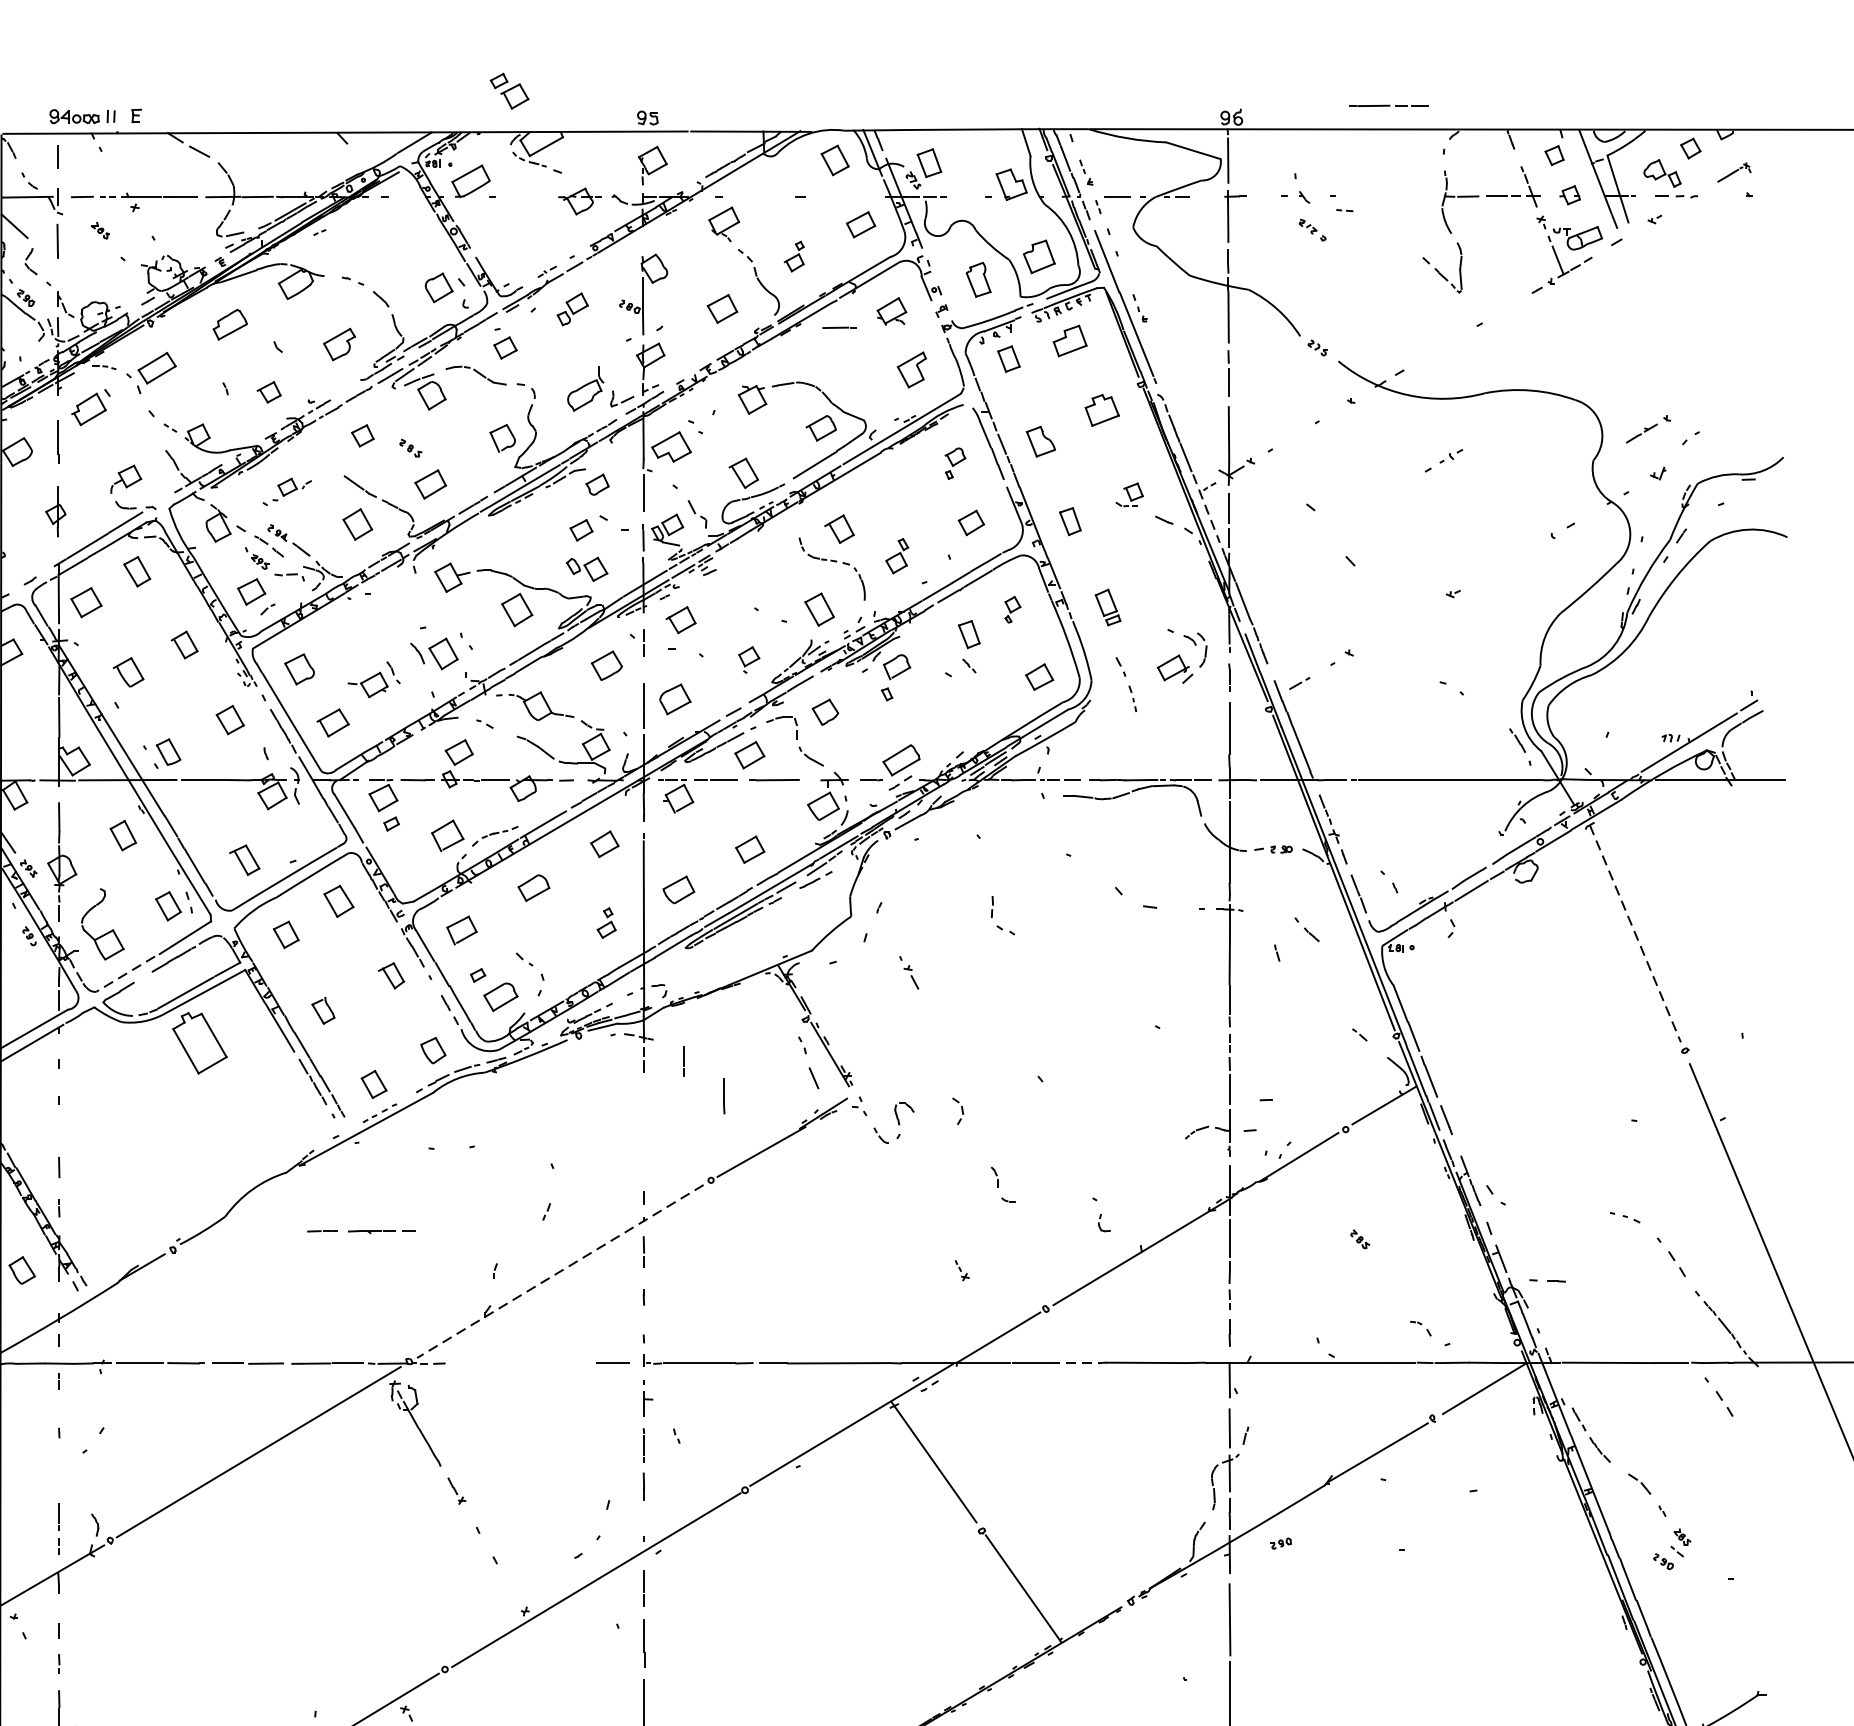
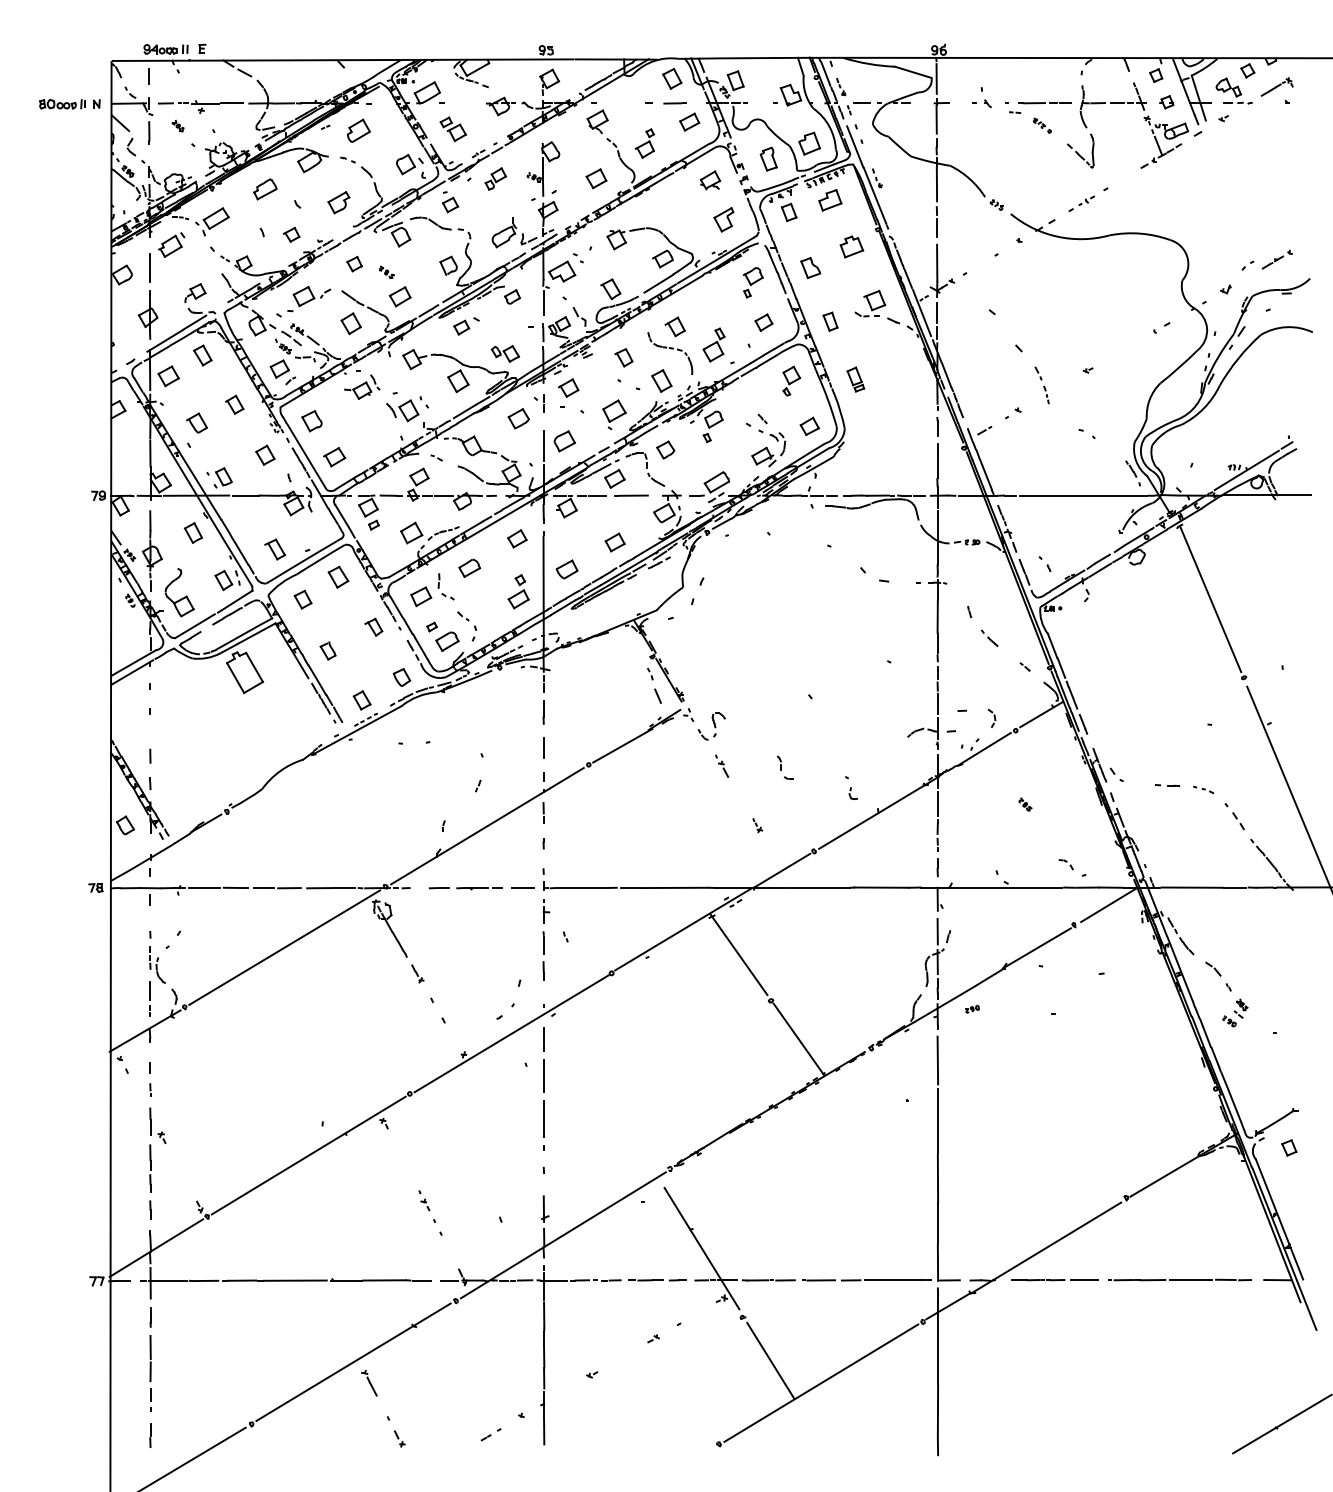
part: (508, 91) -> (452, 129), moved
line: (1388, 106) -> (1044, 103), moved
part: (1733, 171) -> (1276, 86), size x1.43
part: (1312, 229) -> (1042, 125), moved
part: (368, 237) -> (358, 130), added
part: (793, 256) -> (644, 143), size x1.43
line: (838, 327) -> (674, 103), moved
part: (1647, 429) -> (1276, 259), moved
part: (1443, 460) -> (1081, 203), moved
part: (954, 463) -> (752, 282), size x1.43
part: (286, 491) -> (303, 301), size x1.67
part: (1129, 494) -> (870, 303), size x1.67
line: (1207, 509) -> (922, 313), dashed -> solid
part: (54, 510) -> (147, 314), size x1.43
part: (588, 528) -> (466, 326), moved
part: (896, 555) -> (713, 344), size x1.43
part: (762, 574) -> (623, 357), added
part: (1012, 608) -> (791, 380), size x1.67
part: (969, 634) -> (762, 397), removed
part: (1181, 656) -> (768, 448), moved
part: (749, 659) -> (614, 414), size x1.67
part: (374, 678) -> (362, 386), moved
part: (1125, 684) -> (1041, 385), moved
part: (1001, 915) -> (445, 586), moved
part: (606, 922) -> (518, 591), size x1.67
part: (1306, 928) -> (989, 637), moved
line: (1635, 934) -> (1210, 599), dashed -> solid
part: (909, 971) -> (722, 765), moved
line: (124, 974) -> (194, 626), dashed -> solid
line: (683, 1060) -> (543, 747), moved
line: (723, 1096) -> (543, 712), moved
part: (957, 1109) -> (991, 717), moved
part: (361, 1231) -> (465, 888), moved
line: (560, 1271) -> (487, 826), dashed -> solid
part: (1547, 1280) -> (1167, 785), moved
line: (1074, 1362) -> (833, 887), dashed -> solid
part: (1718, 1396) -> (1266, 910), removed
part: (69, 1477) -> (157, 964), added

